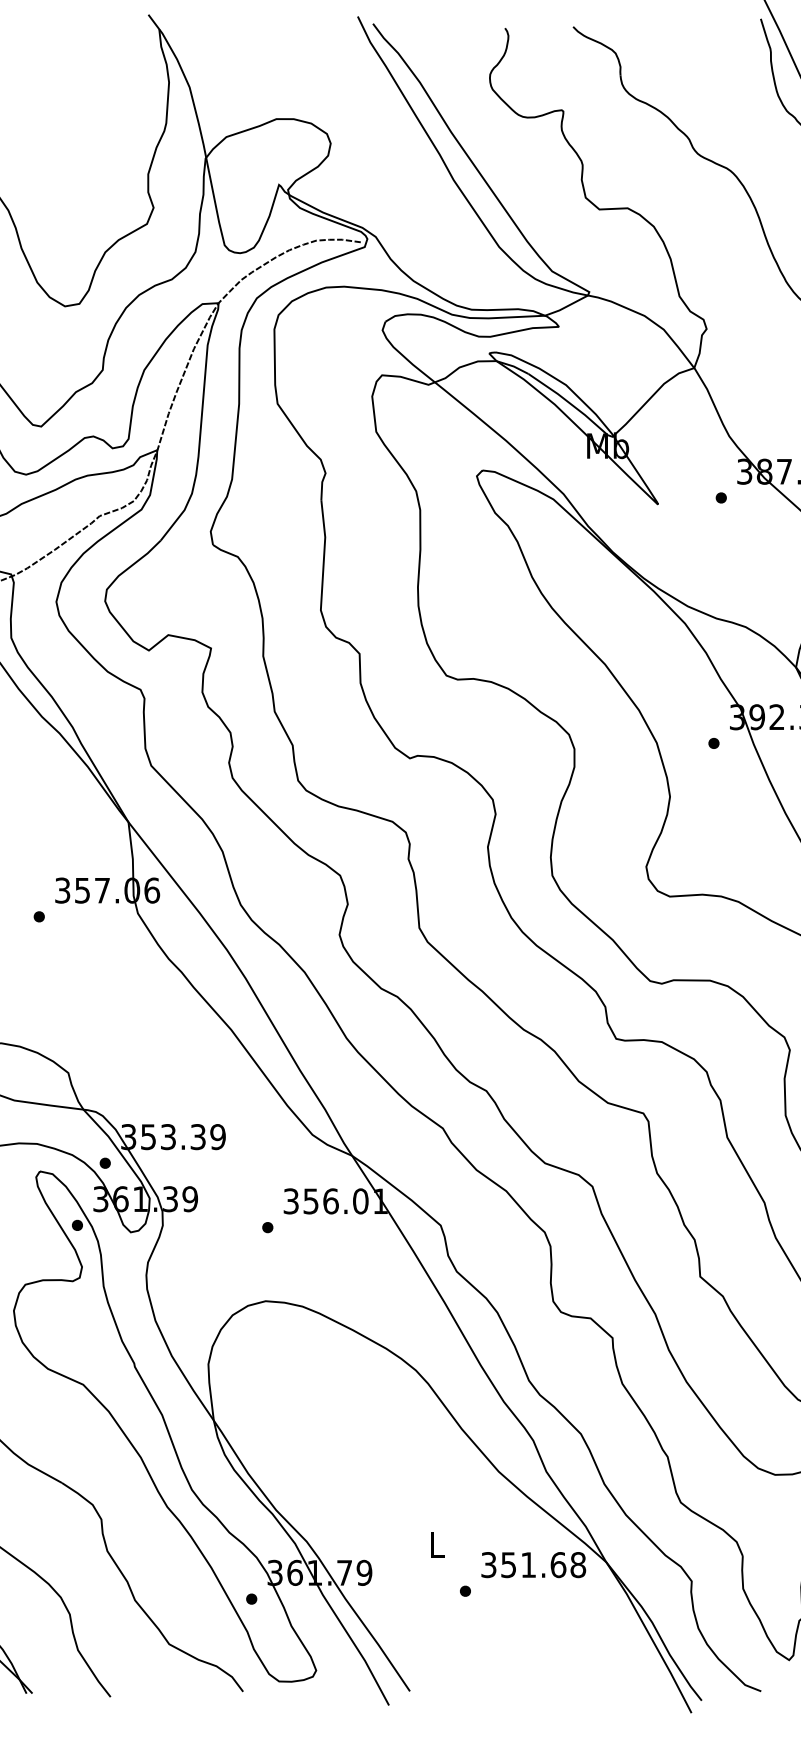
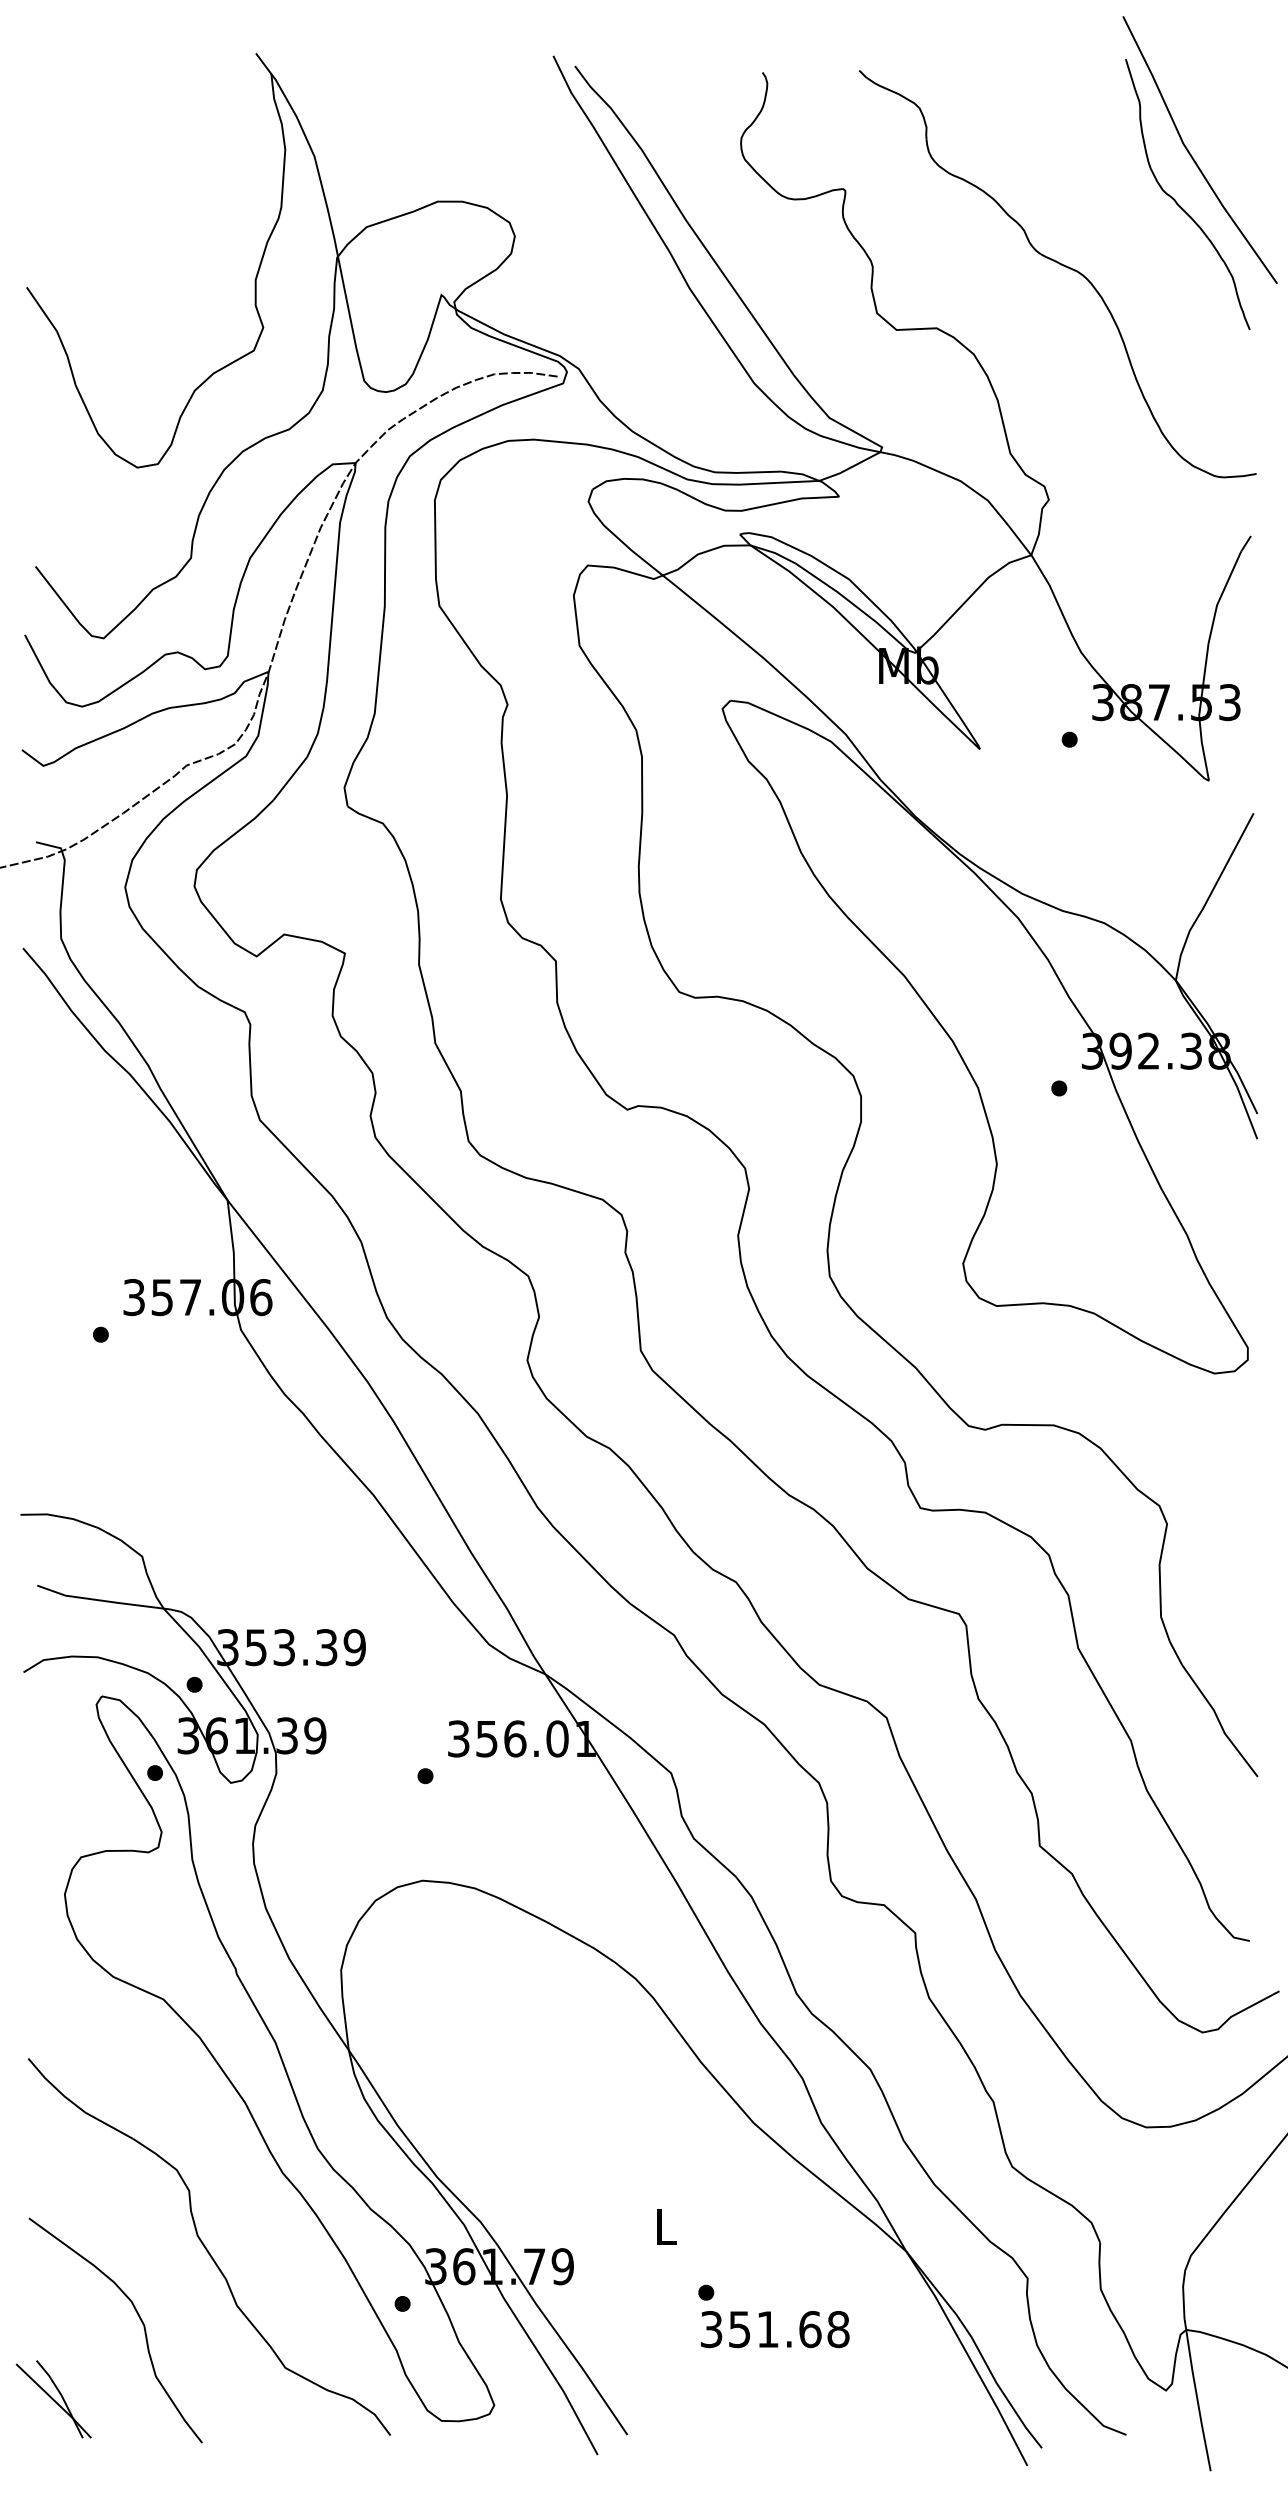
text: (533, 1565) -> (775, 2329), moved

